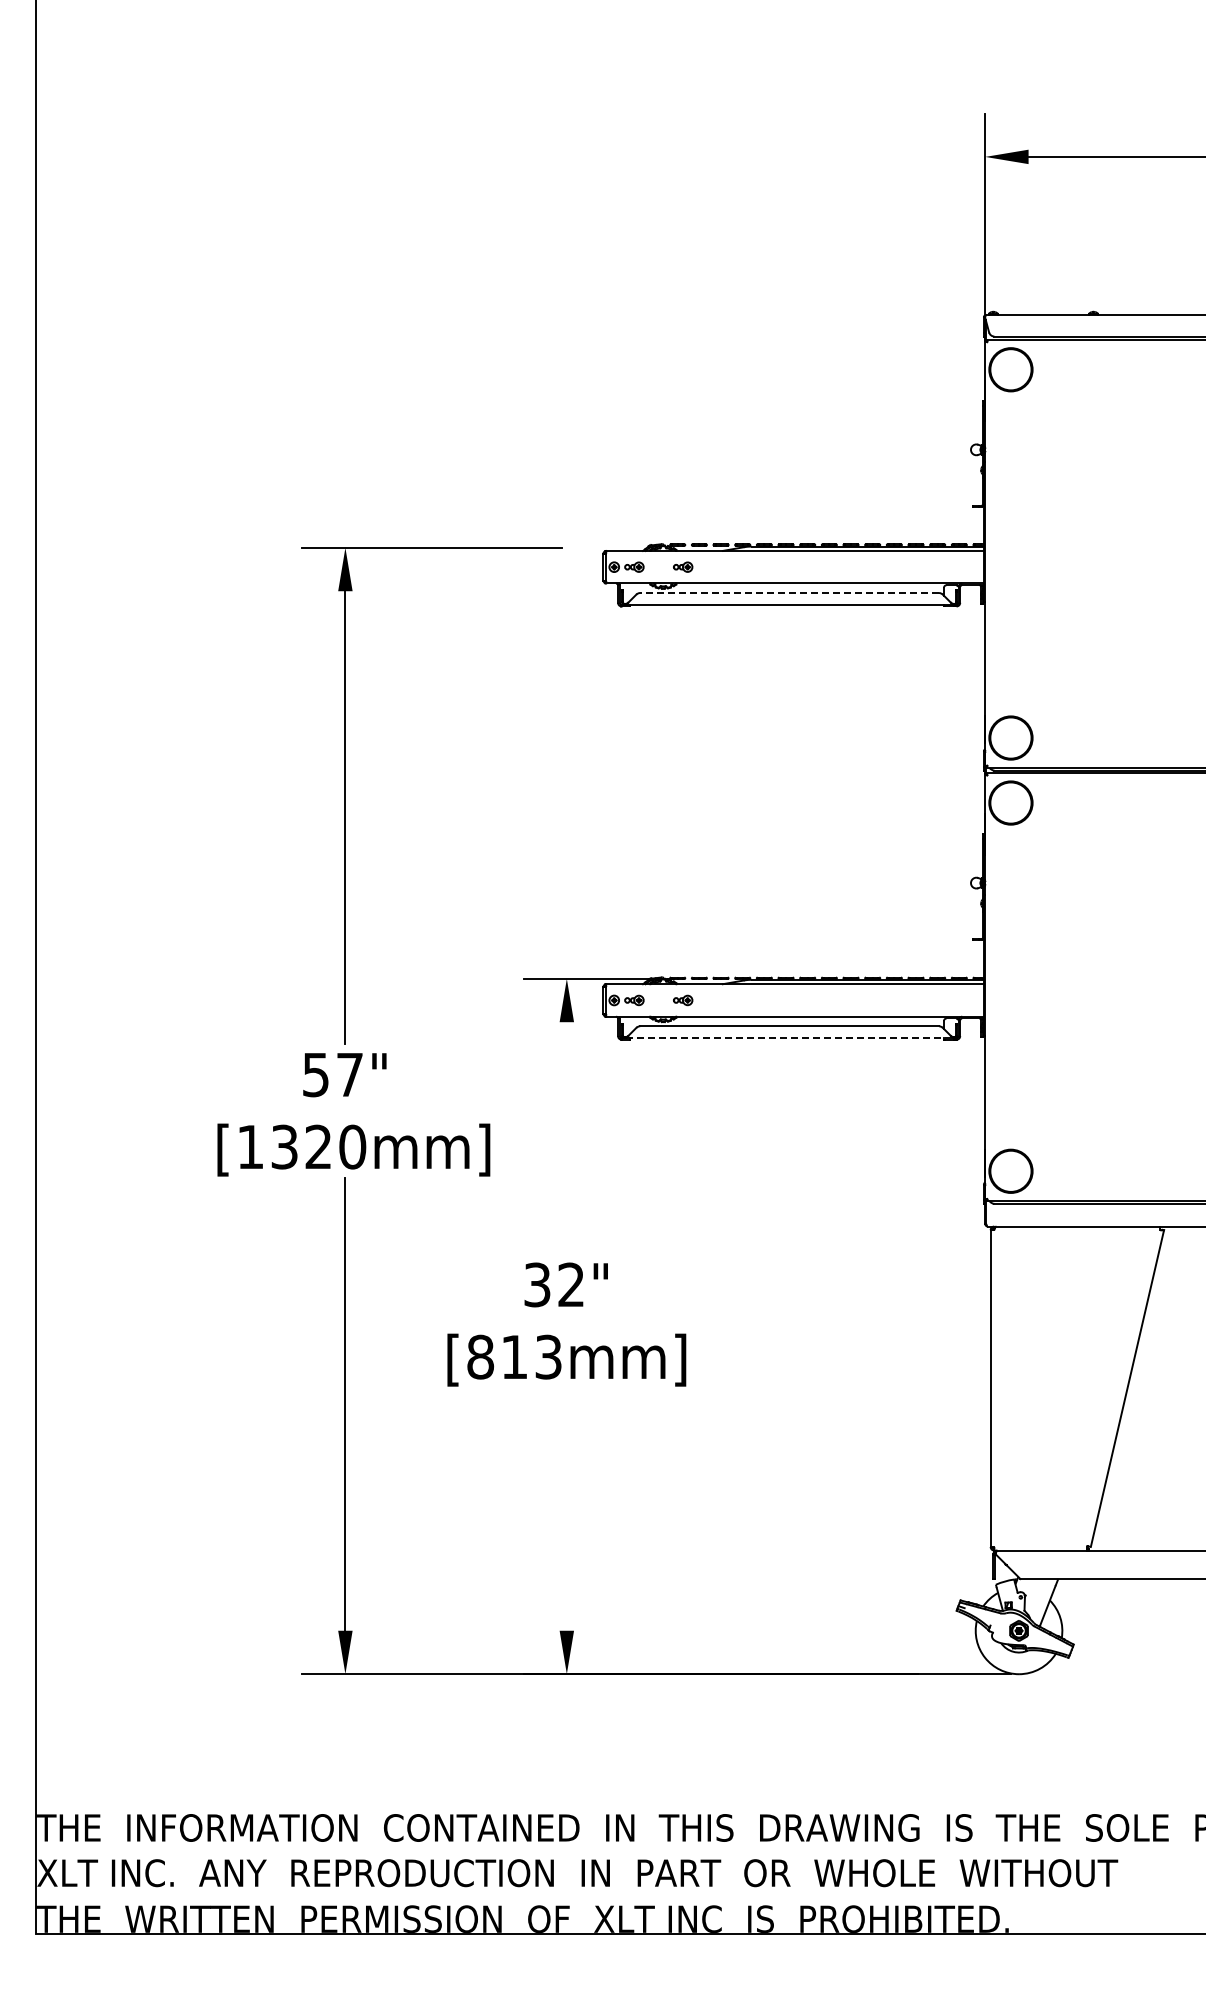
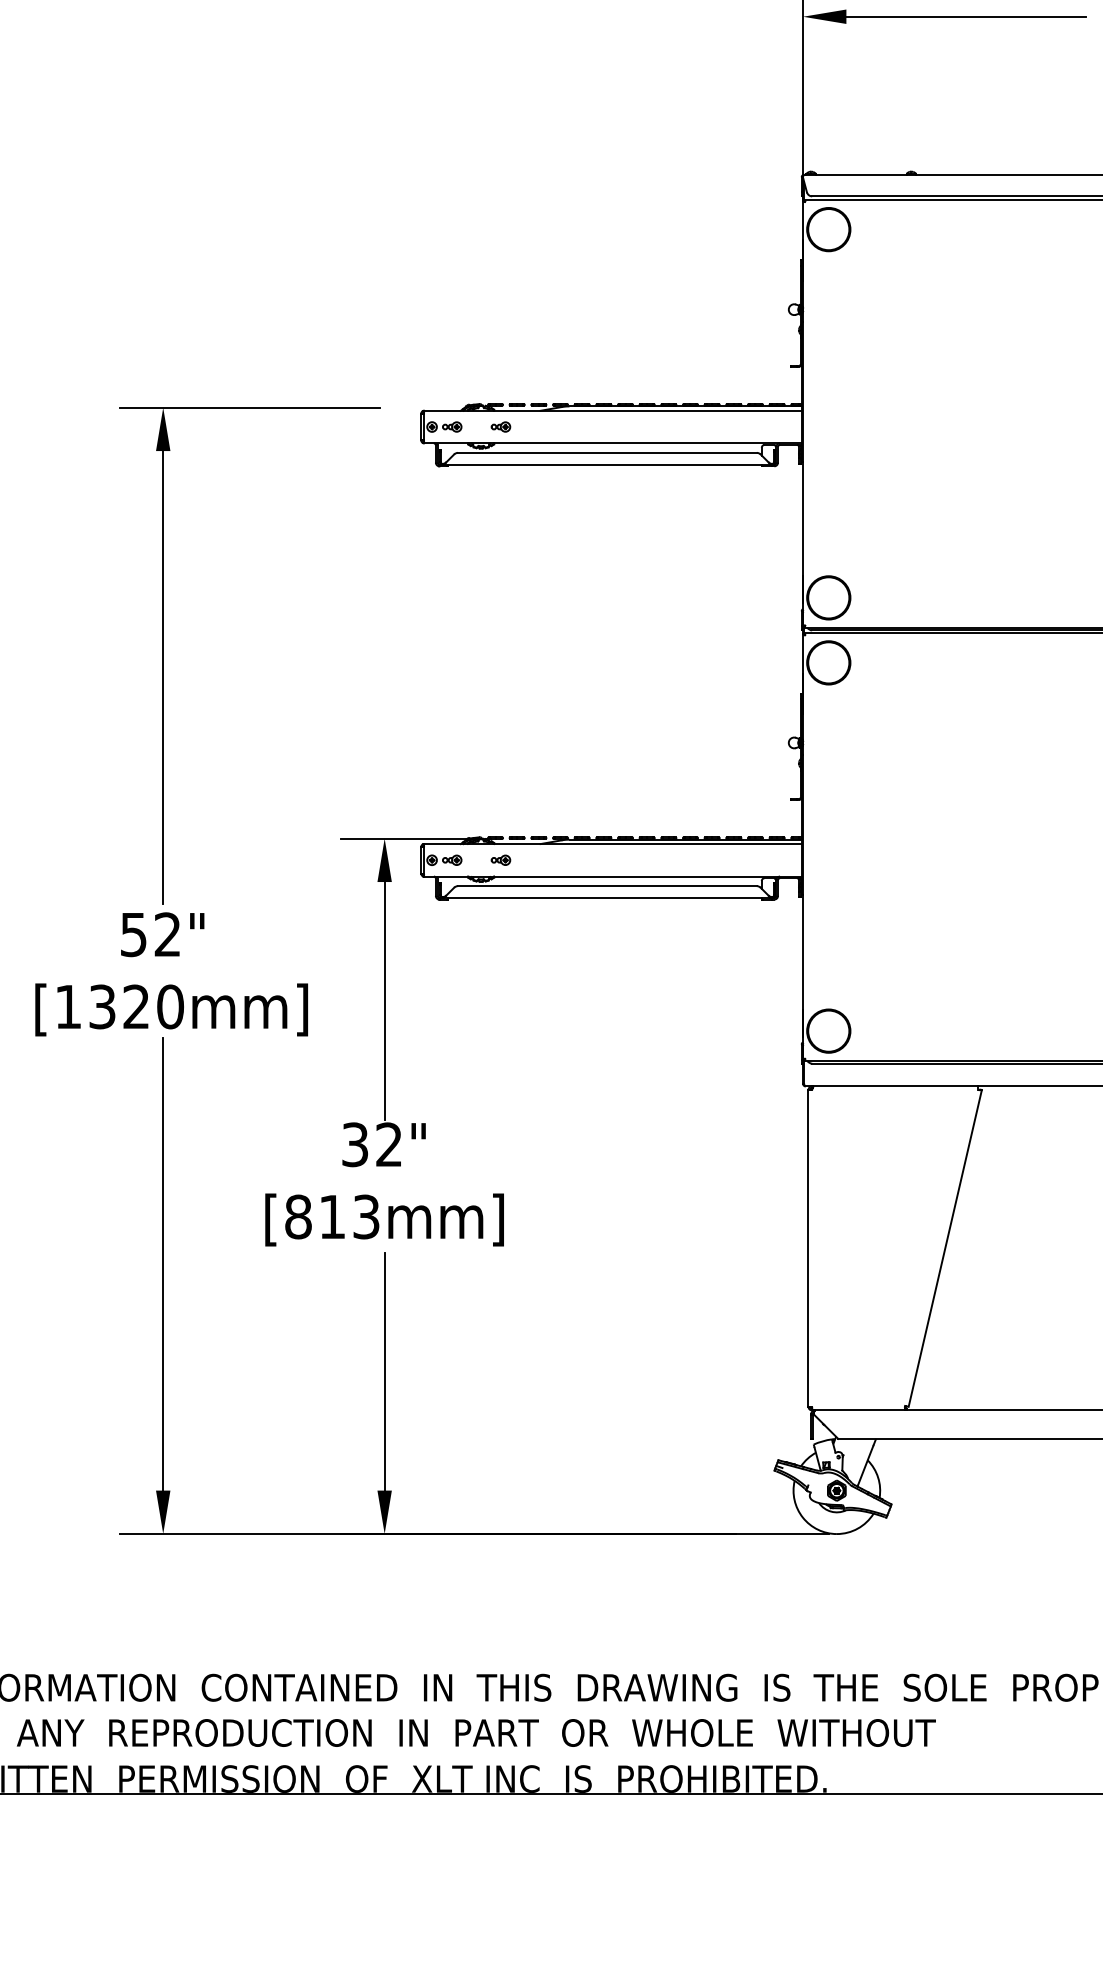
line: (789, 593) -> (607, 453), dashed -> solid
line: (788, 1038) -> (606, 898), dashed -> solid
text: (349, 1074) -> (167, 934), 57" -> 52"
line: (566, 1140) -> (384, 1000), added
line: (566, 1511) -> (384, 1371), added

